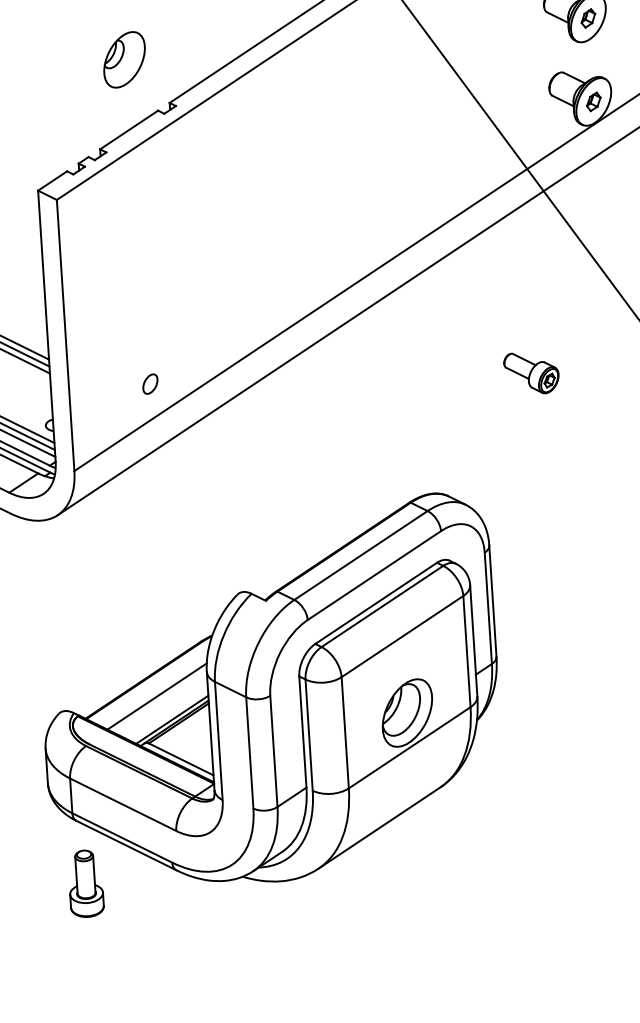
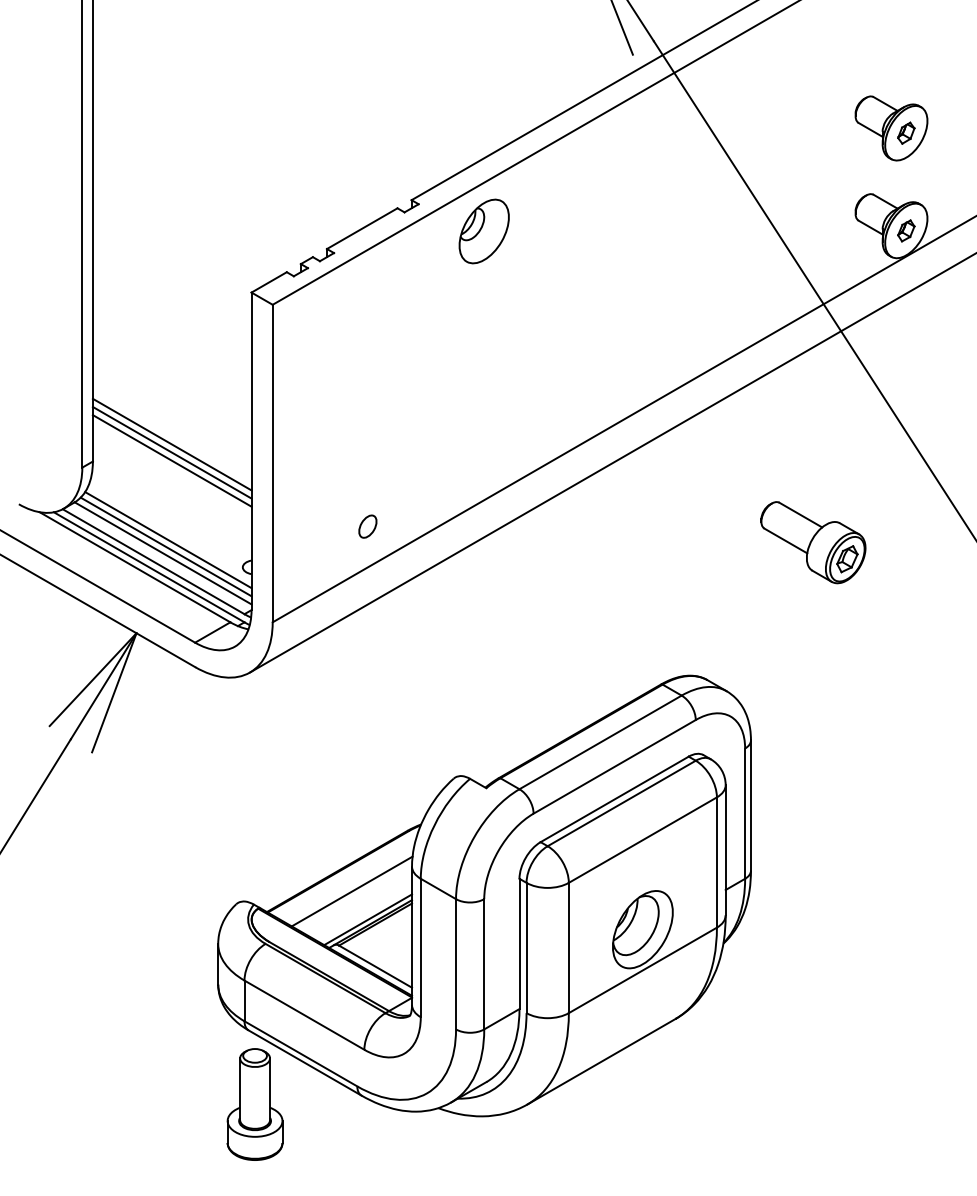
part: (123, 59) -> (483, 231), moved
part: (531, 373) -> (813, 542), size x1.67
part: (85, 883) -> (254, 1104), size x1.43

